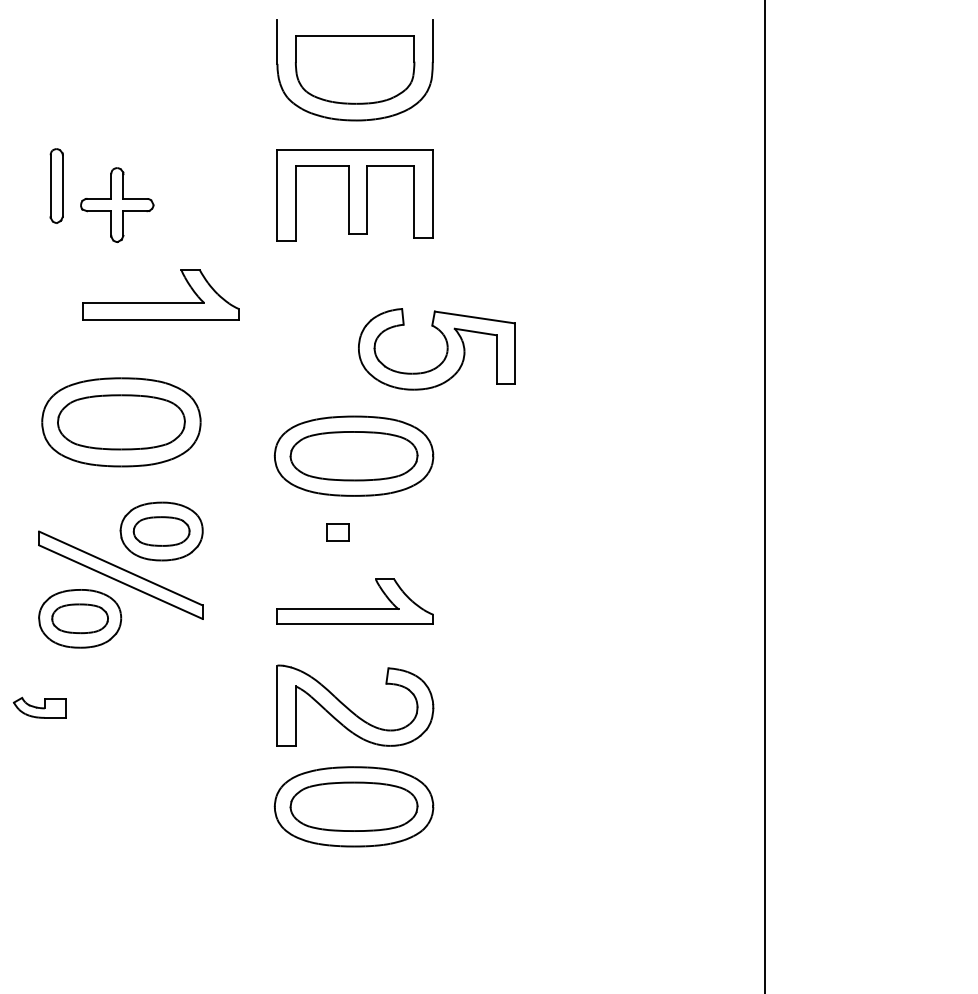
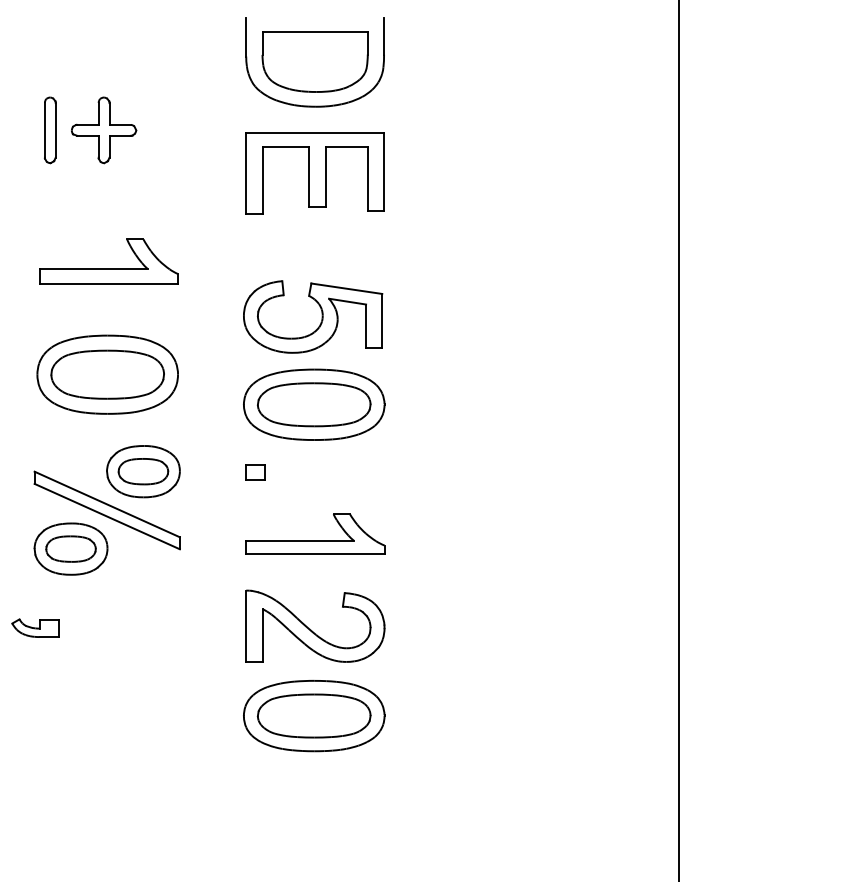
part: (56, 185) -> (50, 129), moved
part: (117, 205) -> (104, 130), moved
part: (160, 302) -> (108, 268), moved
part: (446, 349) -> (321, 317), moved
part: (337, 532) -> (255, 472), moved

